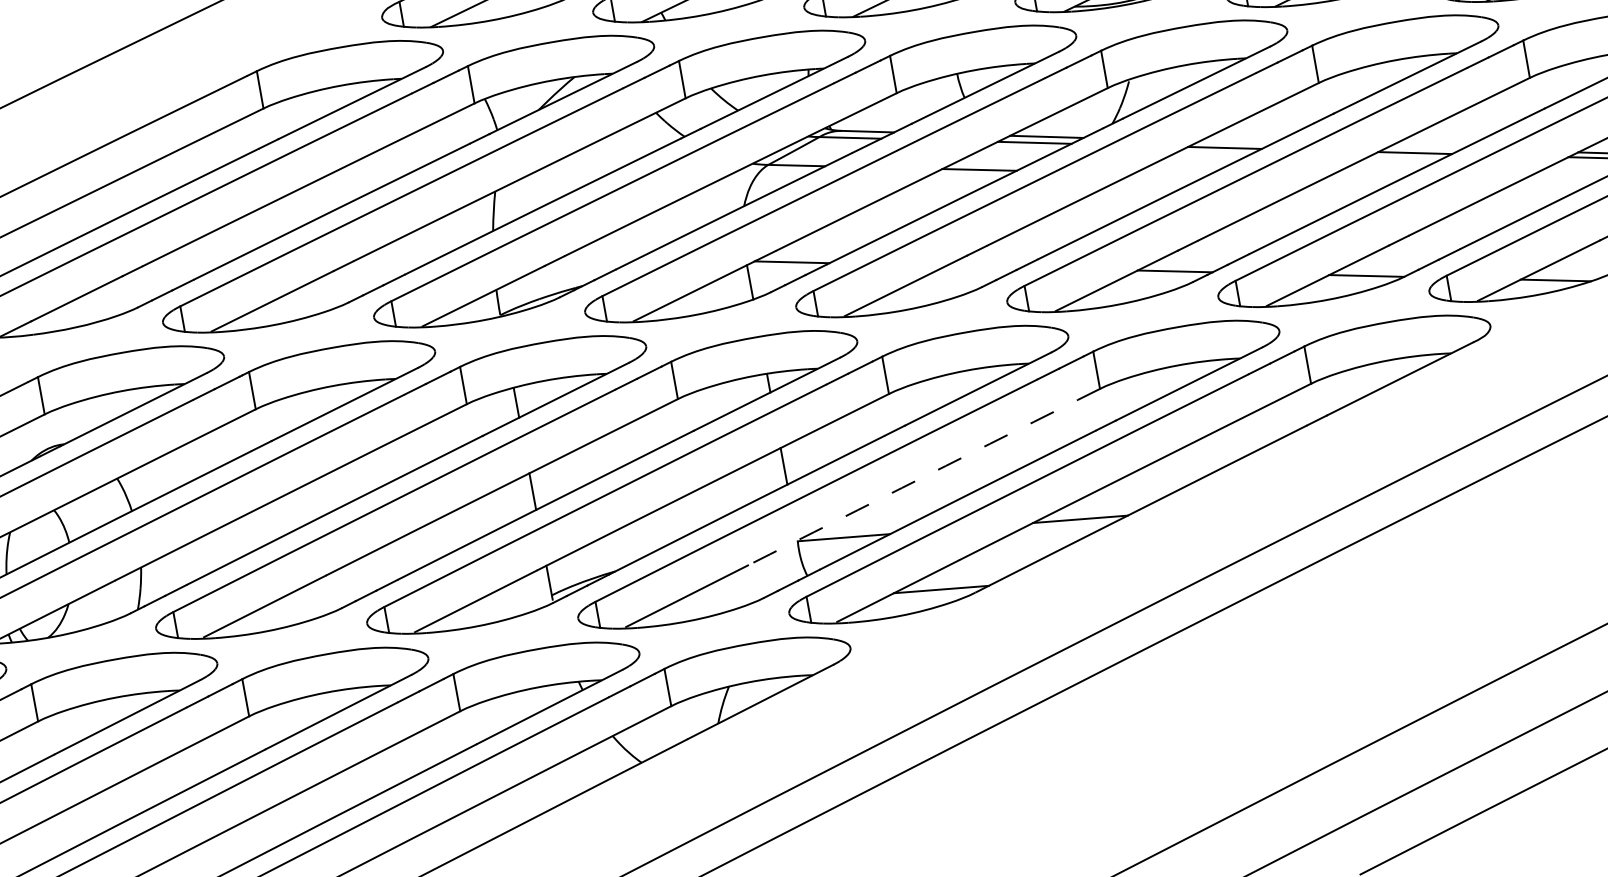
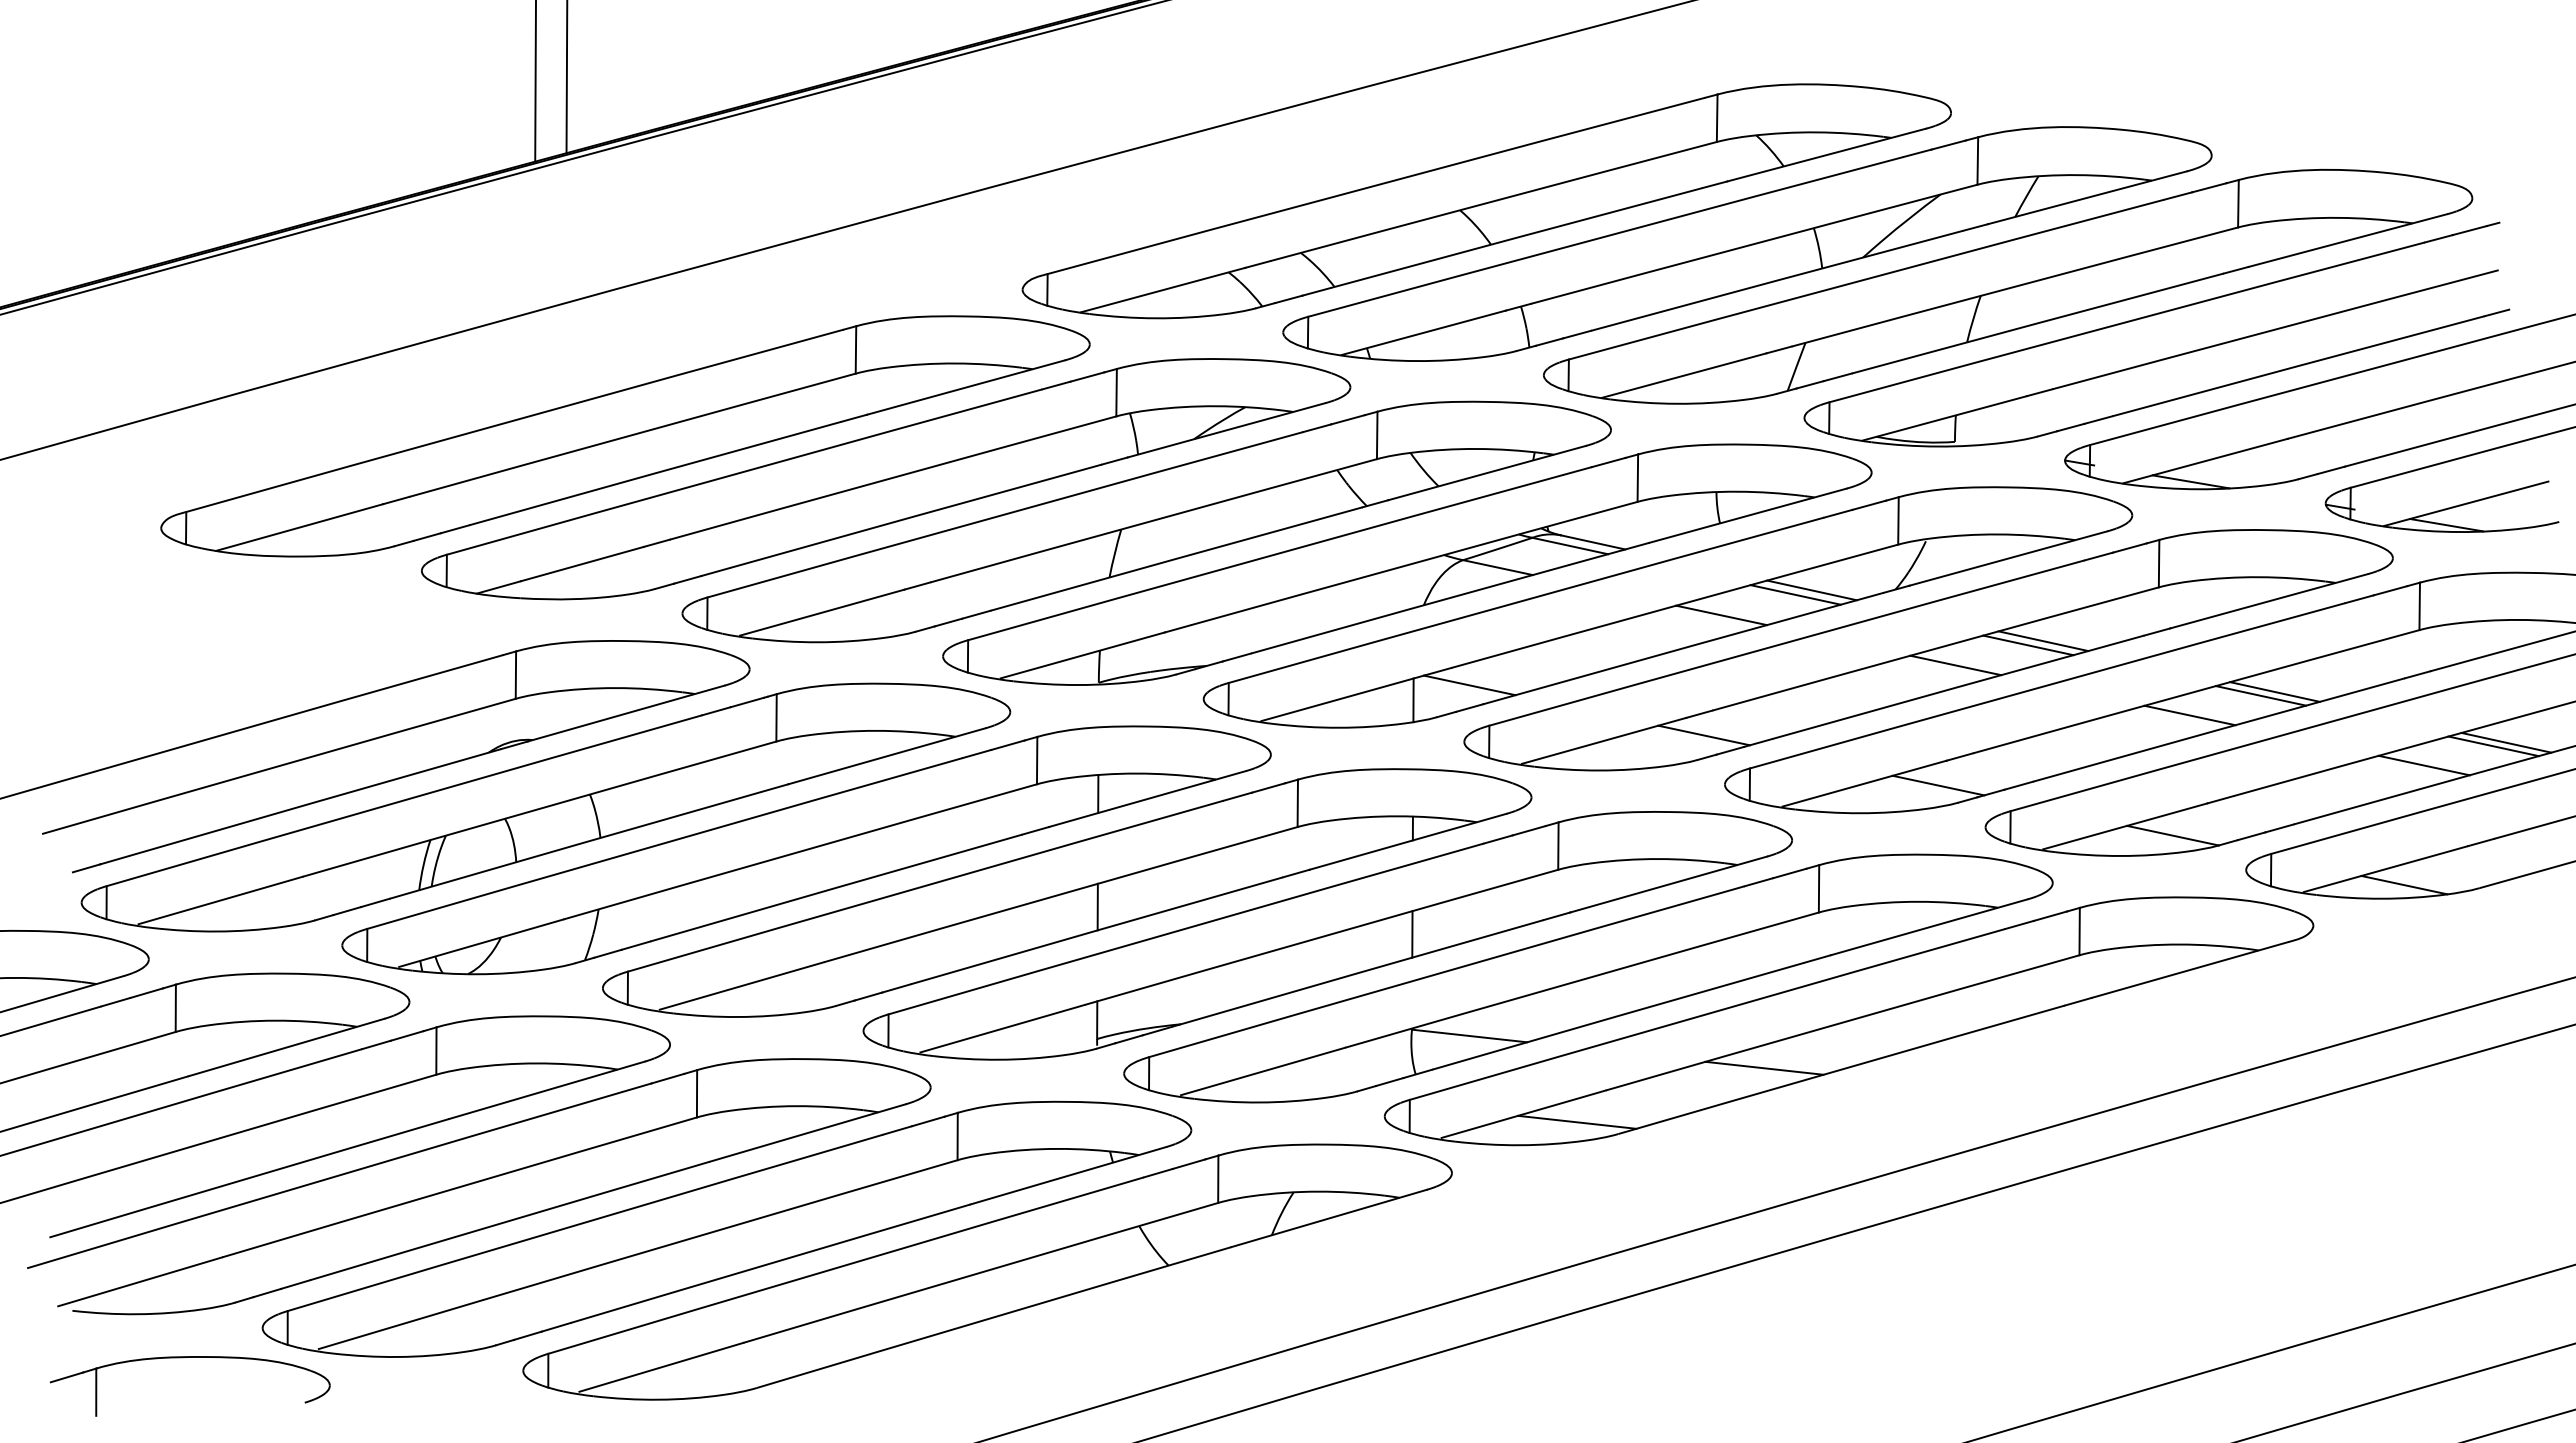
line: (1236, 142) -> (2043, 641), added
line: (1425, 147) -> (2274, 691), added
line: (1170, 174) -> (1955, 665), added
line: (1361, 179) -> (2189, 715), added
line: (1553, 183) -> (2423, 765), added
line: (983, 266) -> (1703, 735), added
arc: (923, 476) -> (1581, 979), dashed -> solid

